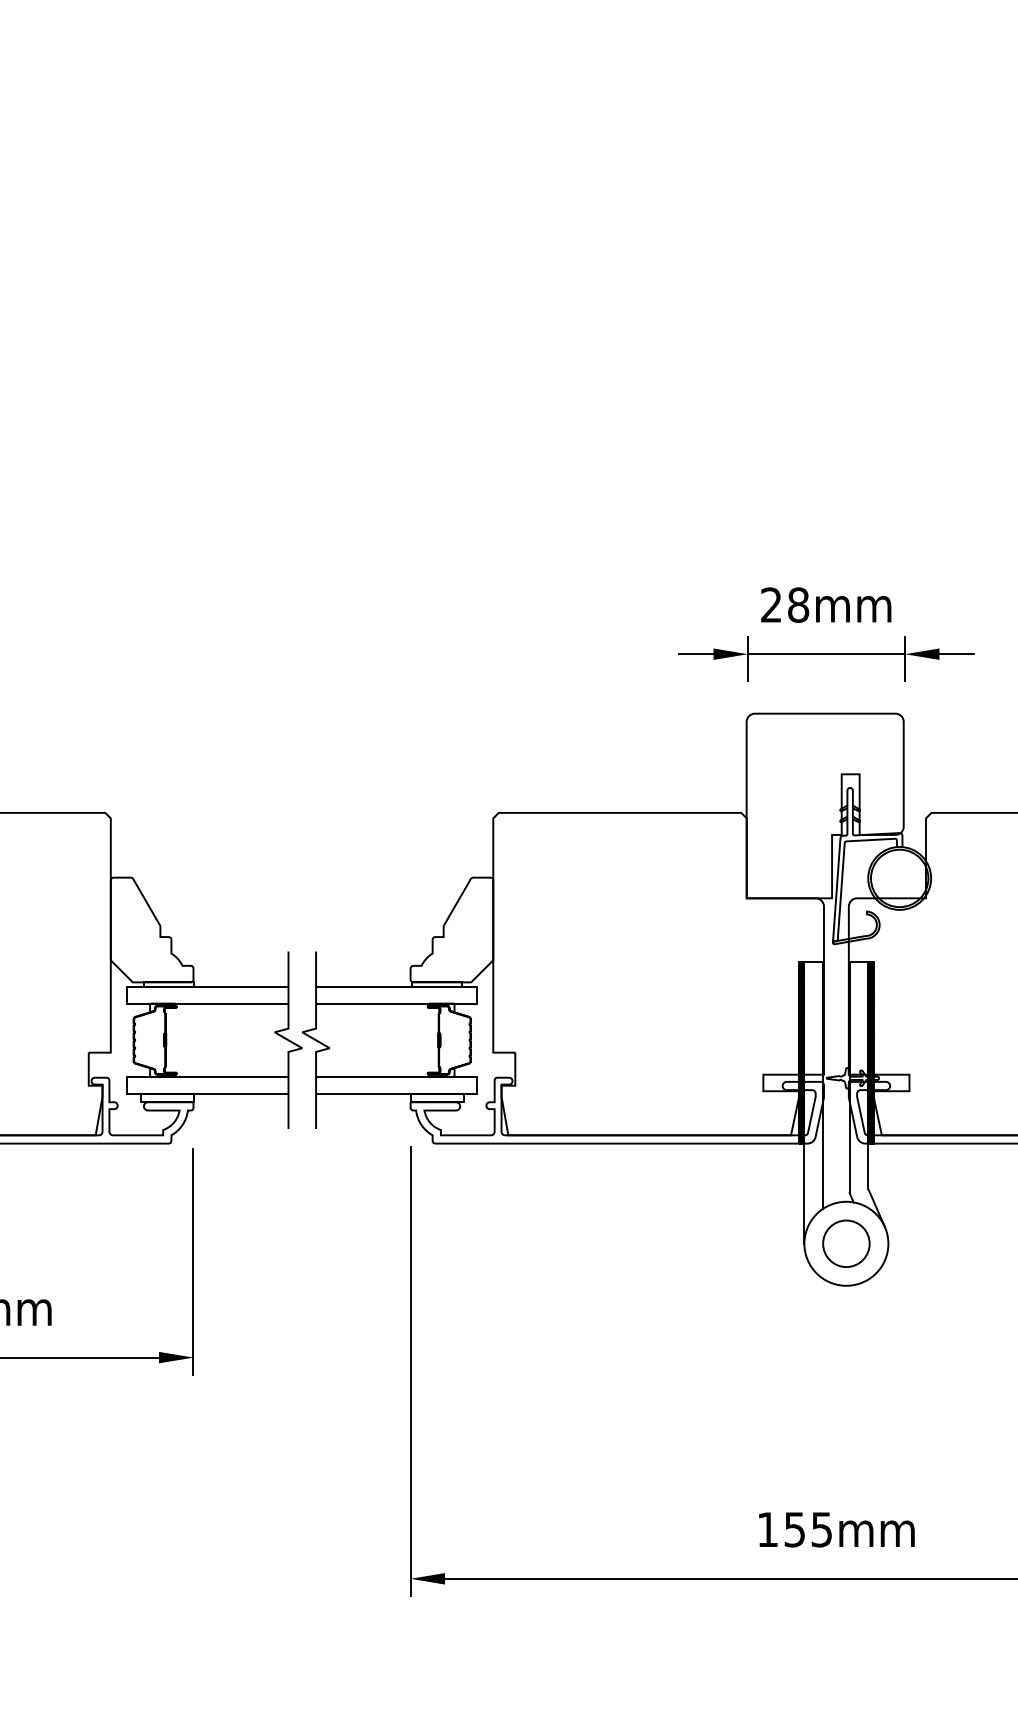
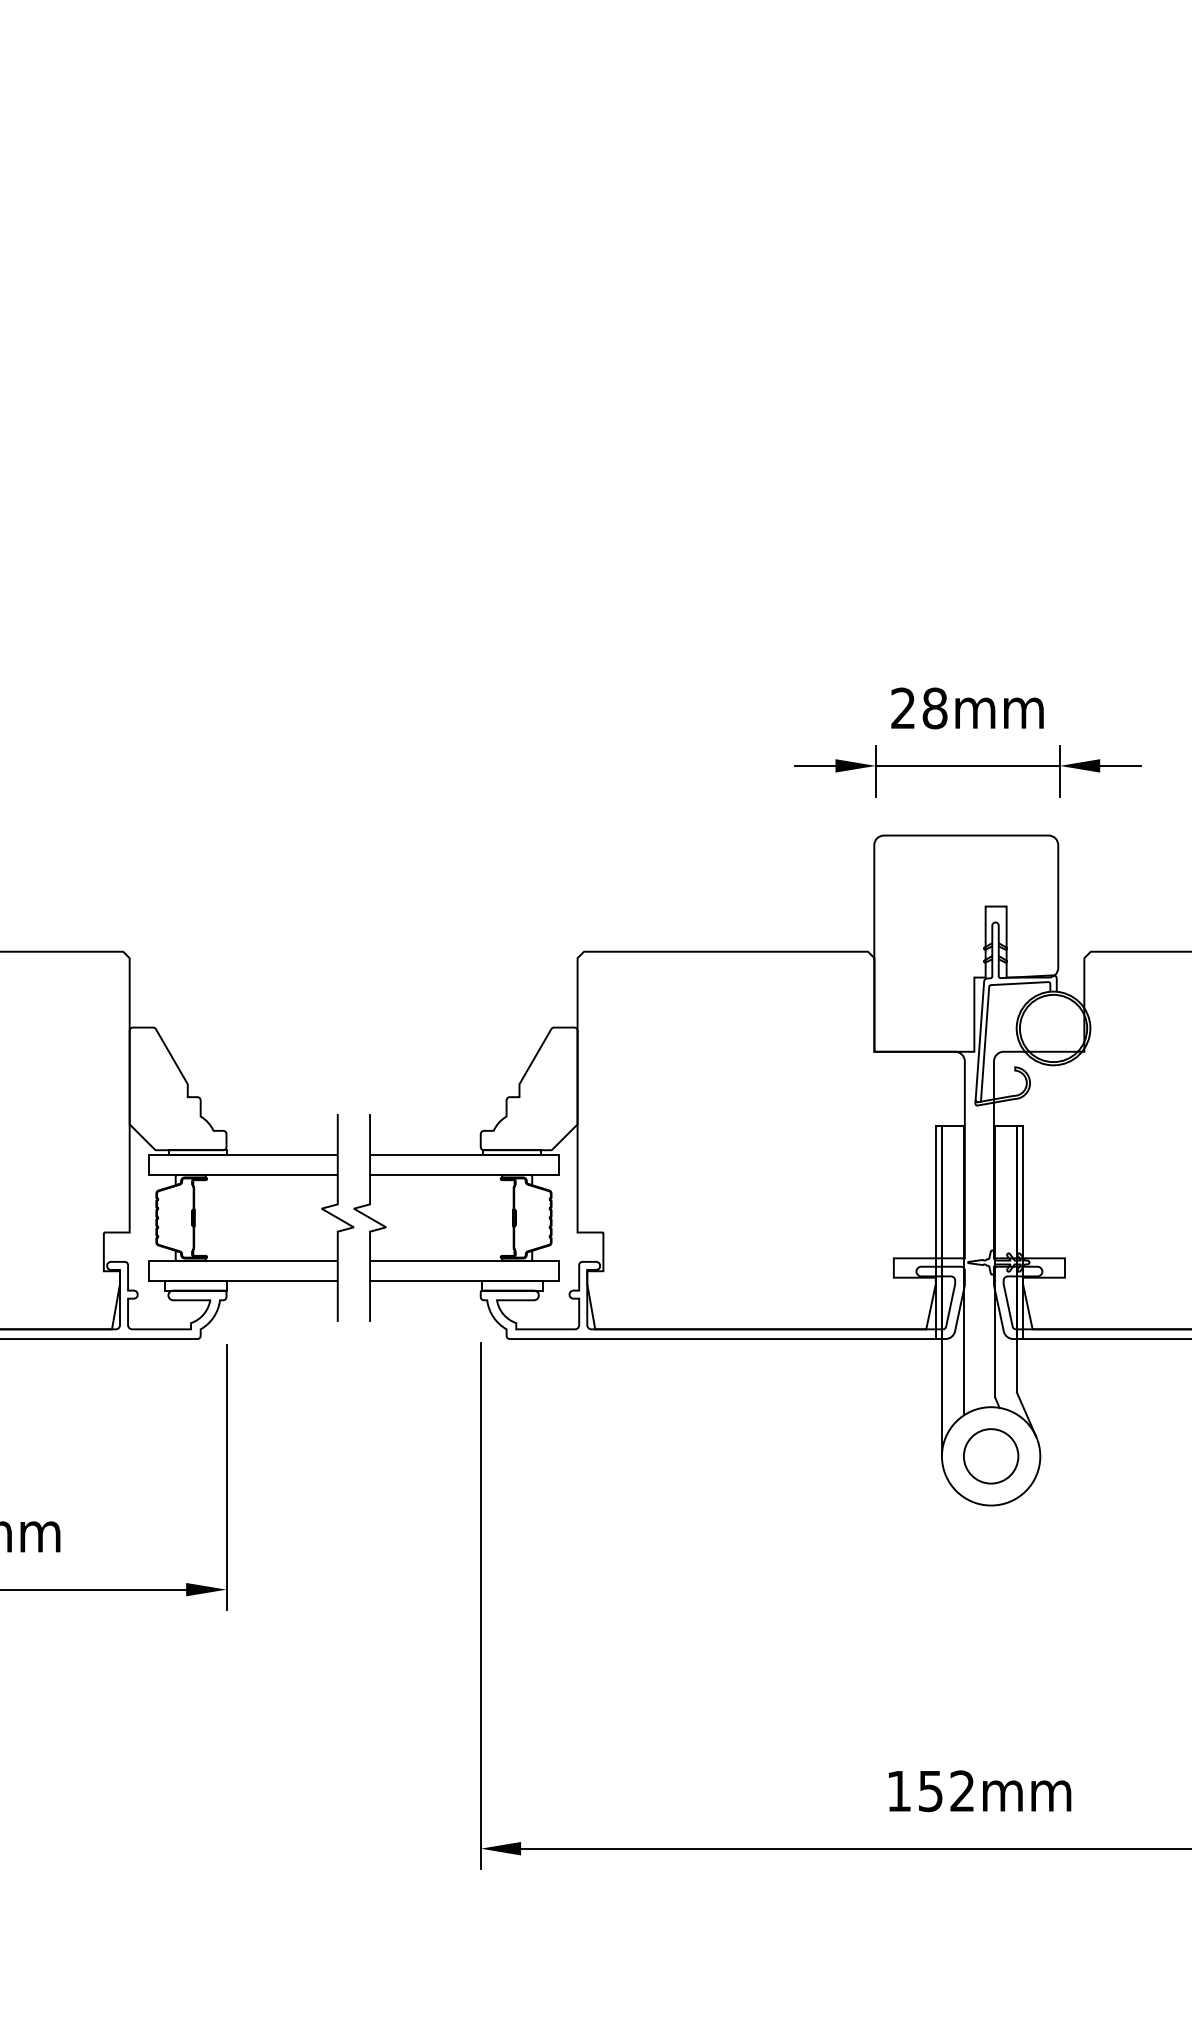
hatch: (801, 1052) -> (938, 1232), removed
hatch: (870, 1052) -> (1019, 1232), removed
text: (821, 1529) -> (962, 1791), 155mm -> 152mm

